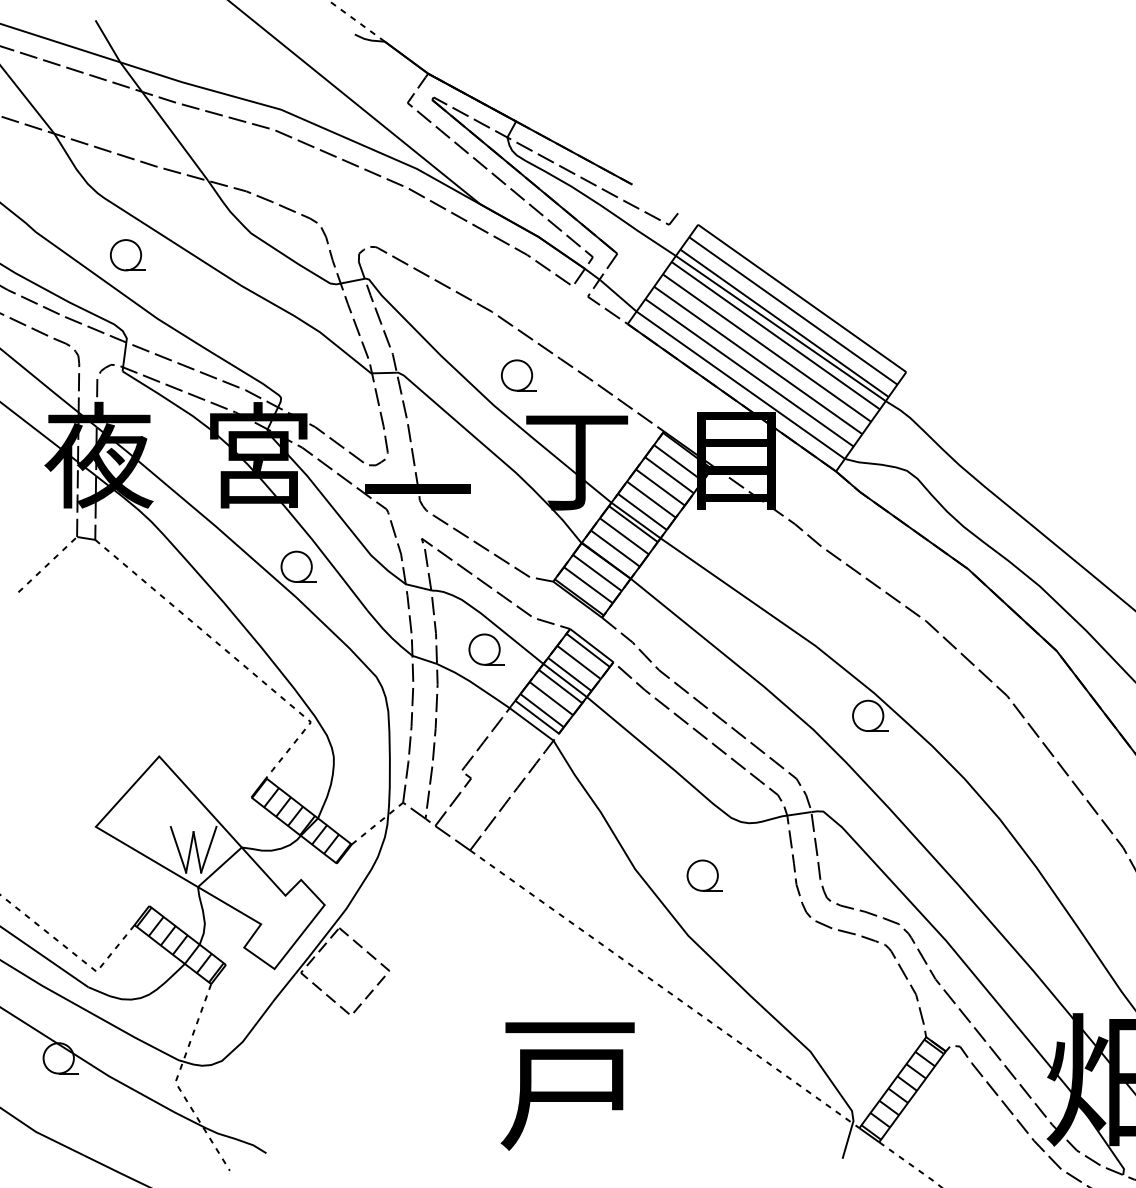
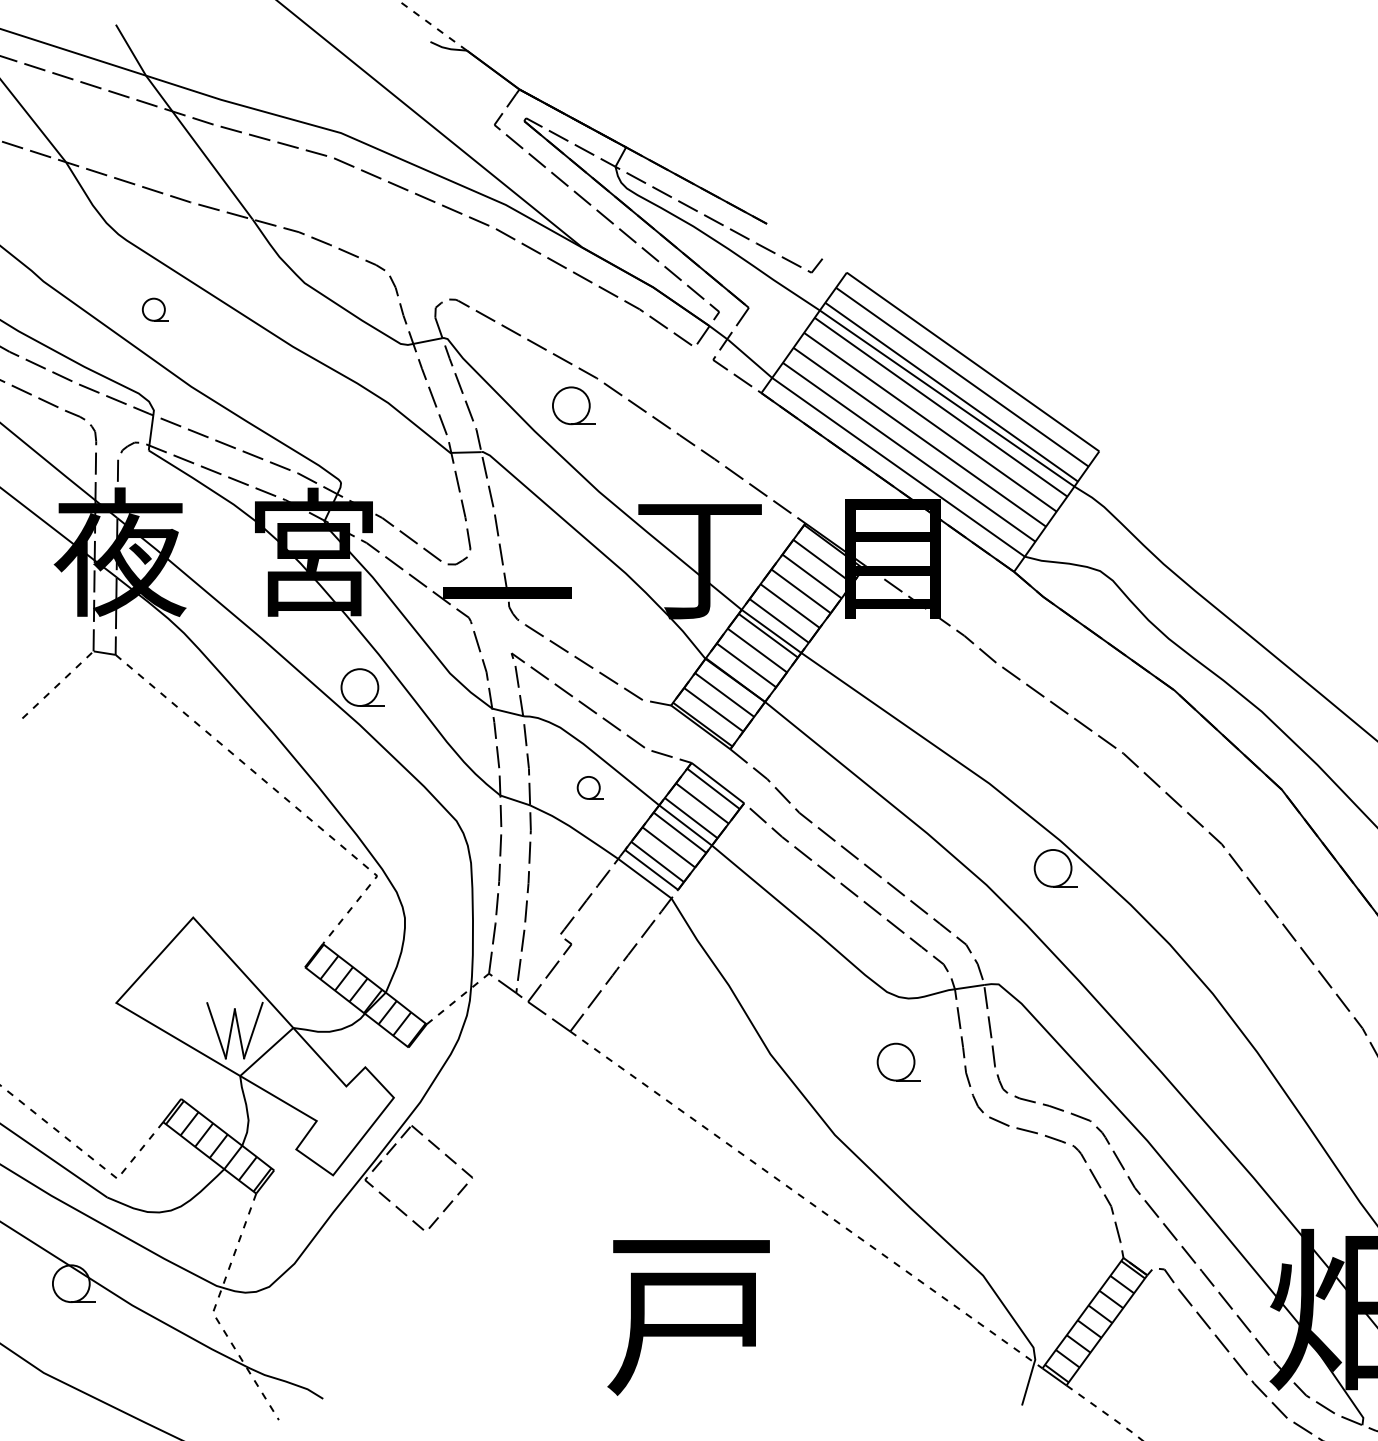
part: (127, 255) -> (154, 309), size x0.6
part: (518, 375) -> (573, 405), moved
part: (486, 649) -> (590, 787), size x0.6
part: (704, 875) -> (898, 1061), moved

